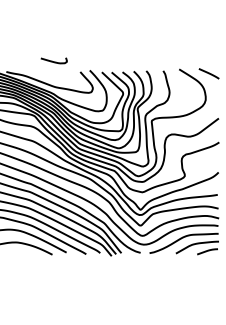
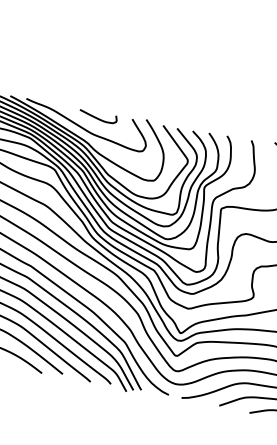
curve: (52, 60) -> (96, 115), moved

